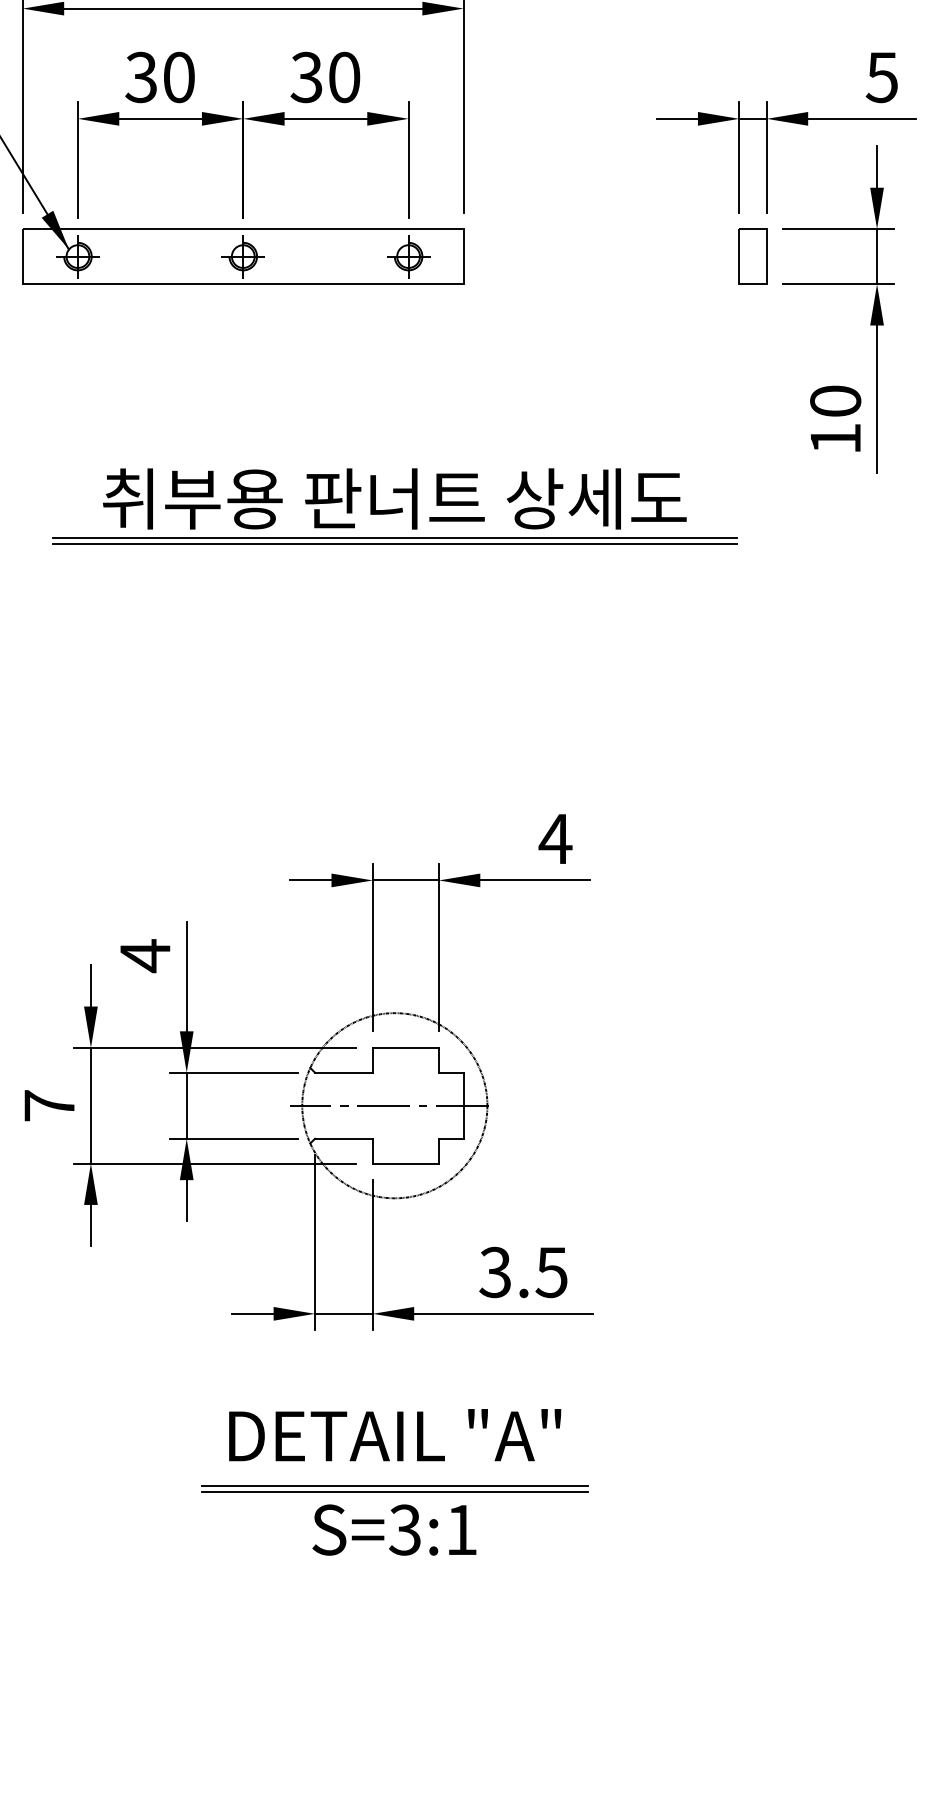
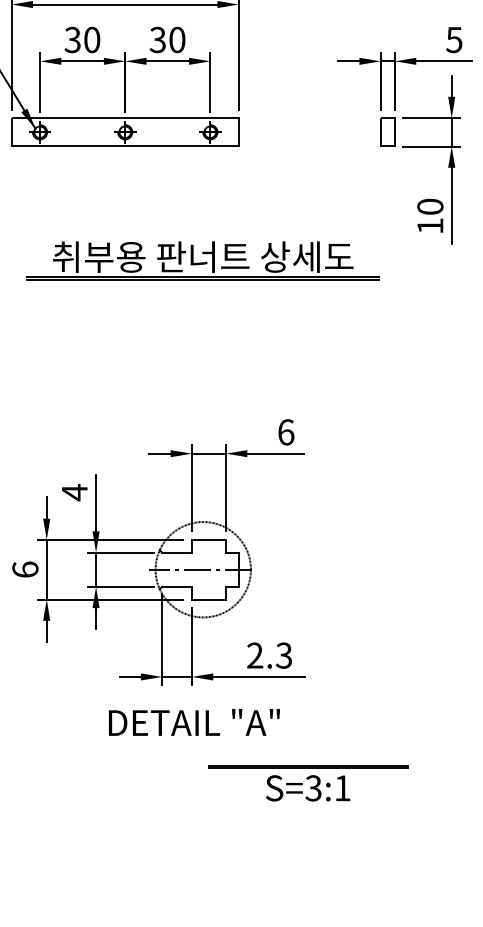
text: (554, 839) -> (285, 432), 4 -> 6
text: (49, 1105) -> (25, 569), 7 -> 6
text: (523, 1272) -> (269, 655), 3.5 -> 2.3
text: (395, 1435) -> (194, 722), moved
part: (395, 1520) -> (308, 783), moved

